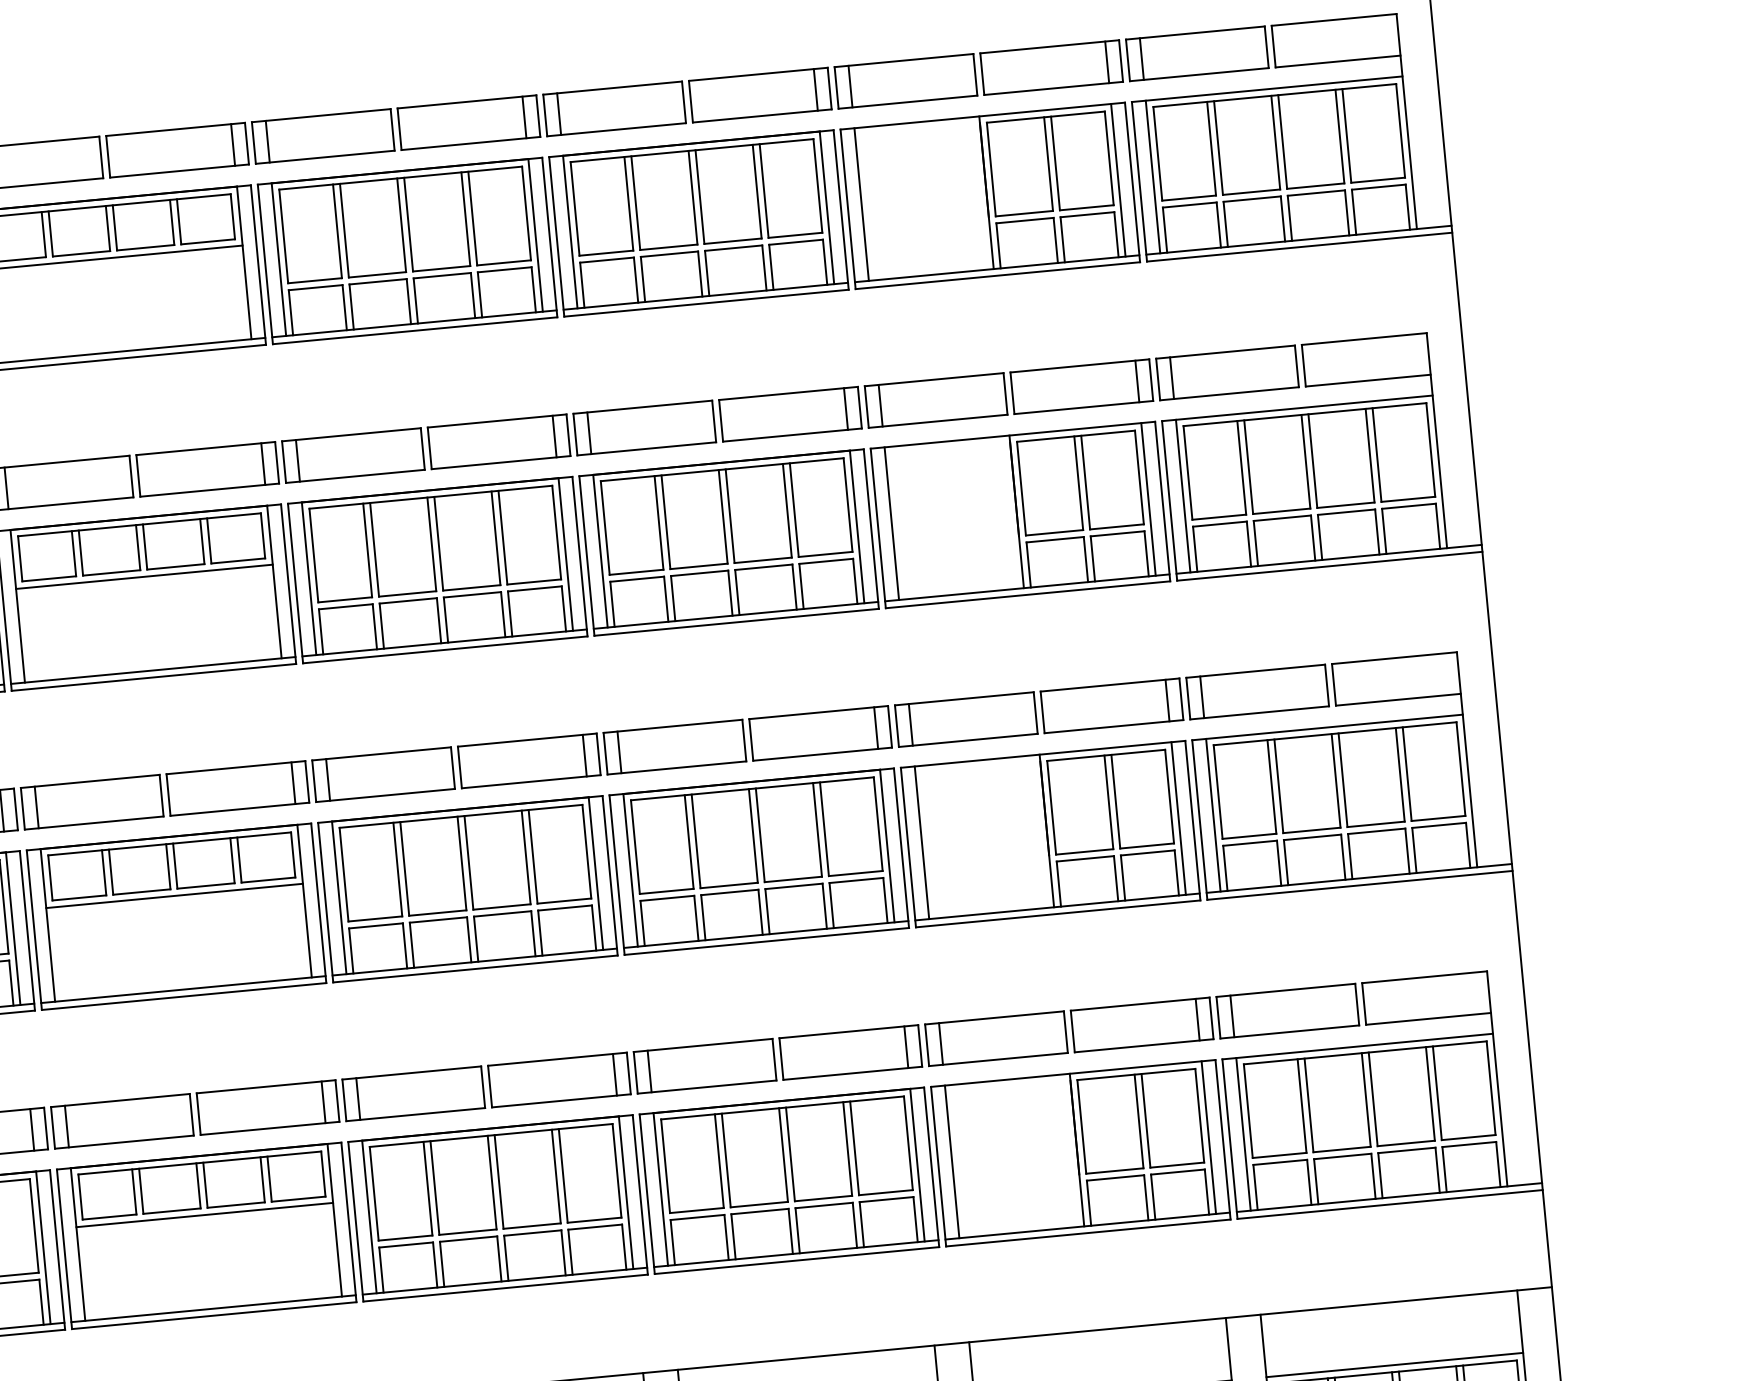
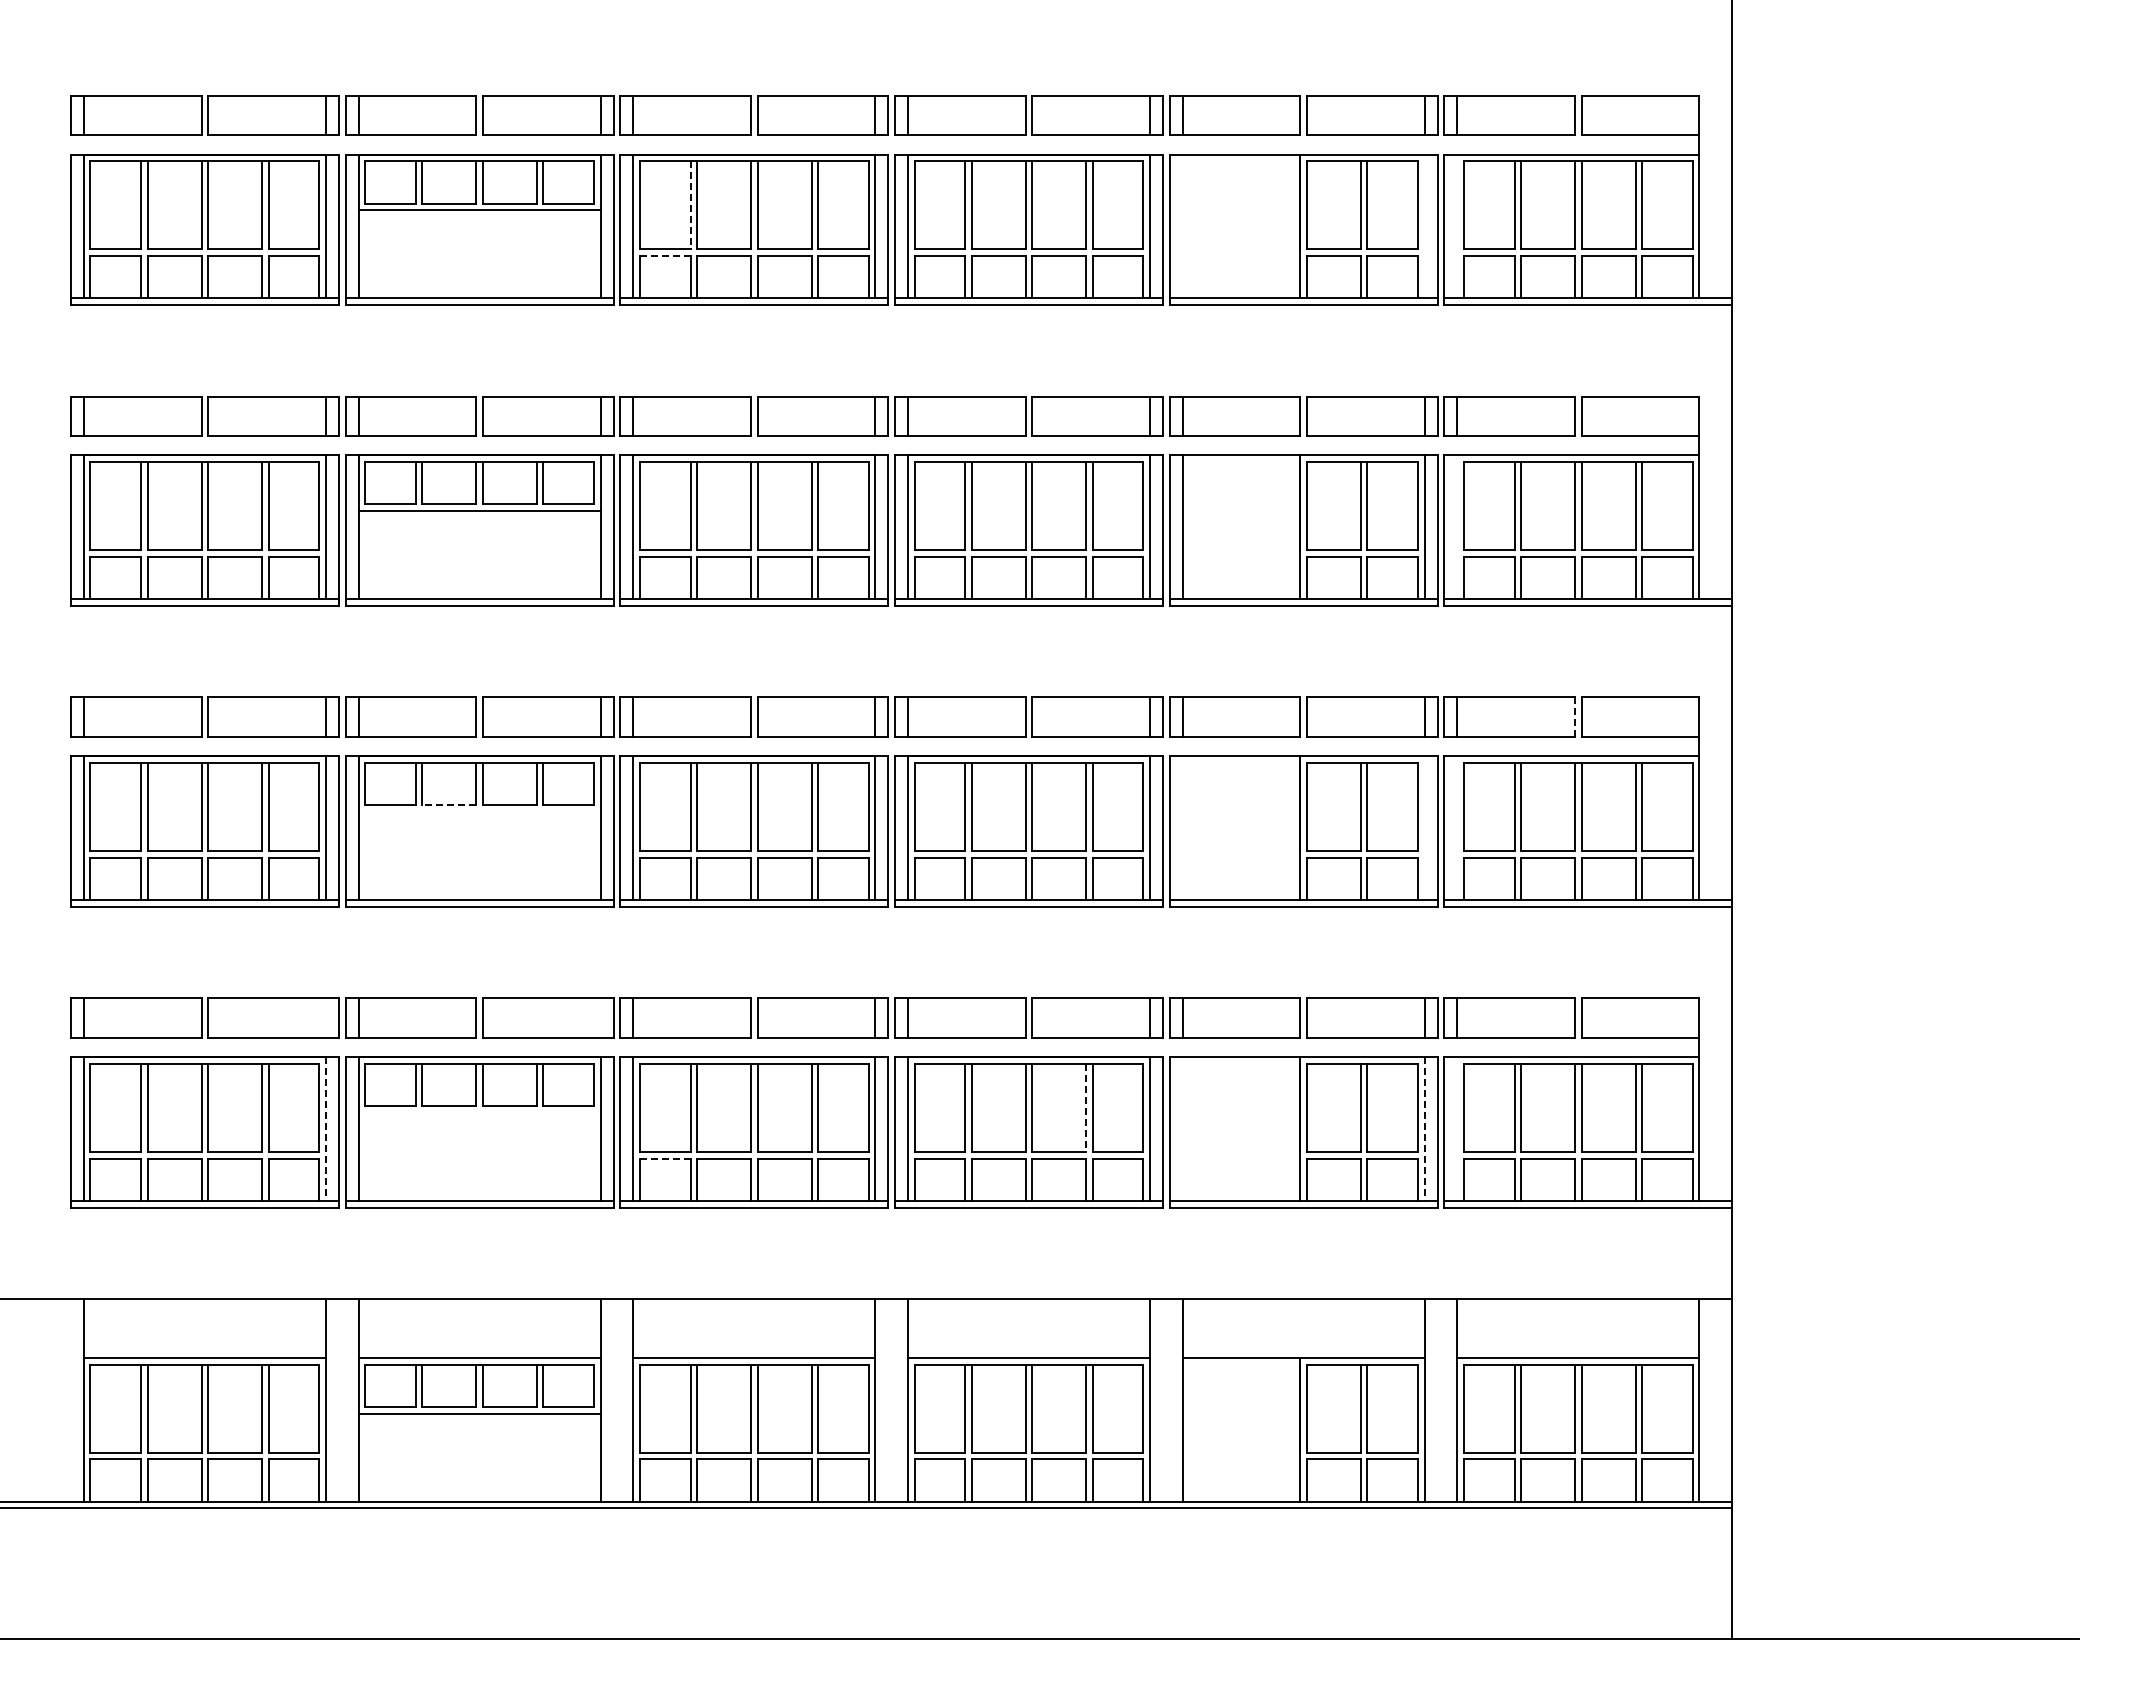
line: (1153, 177) -> (1457, 226), removed
line: (1118, 180) -> (1424, 226), removed
line: (861, 204) -> (1182, 226), removed
line: (337, 231) -> (690, 205), solid -> dashed
line: (314, 287) -> (664, 255), solid -> dashed
line: (1183, 496) -> (1457, 527), removed
line: (1327, 685) -> (1575, 717), solid -> dashed
line: (1213, 815) -> (1457, 828), removed
line: (1178, 818) -> (1424, 828), removed
line: (921, 843) -> (1182, 828), removed
line: (142, 892) -> (449, 805), solid -> dashed
line: (174, 895) -> (479, 811), removed
line: (323, 1101) -> (600, 1017), removed
line: (31, 1129) -> (325, 1017), removed
line: (1243, 1134) -> (1457, 1129), removed
line: (1208, 1138) -> (1424, 1129), solid -> dashed
line: (848, 1149) -> (1086, 1108), solid -> dashed
line: (951, 1162) -> (1182, 1129), removed
line: (204, 1214) -> (479, 1112), removed
line: (405, 1245) -> (664, 1158), solid -> dashed
line: (42, 1248) -> (325, 1129), solid -> dashed

